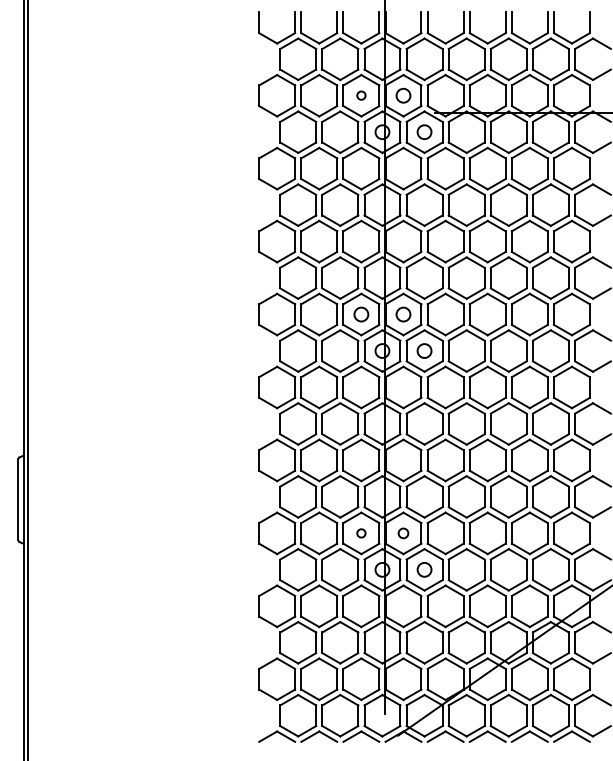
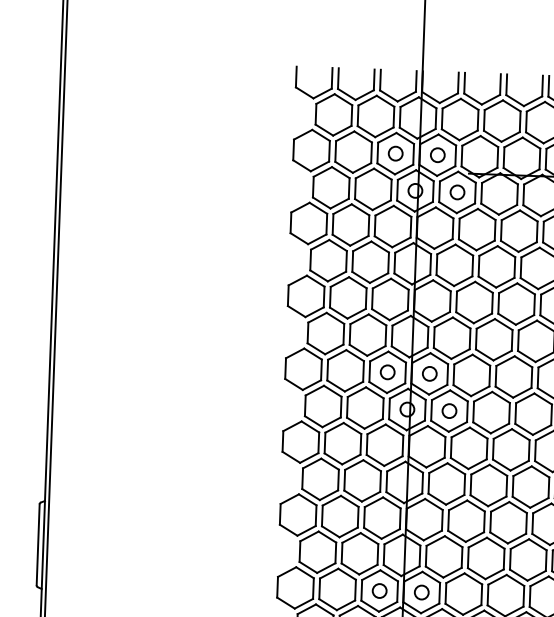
circle: (361, 95) -> (395, 153), size x1.67
circle: (361, 533) -> (379, 591), size x1.67
circle: (403, 533) -> (421, 592), size x1.43

